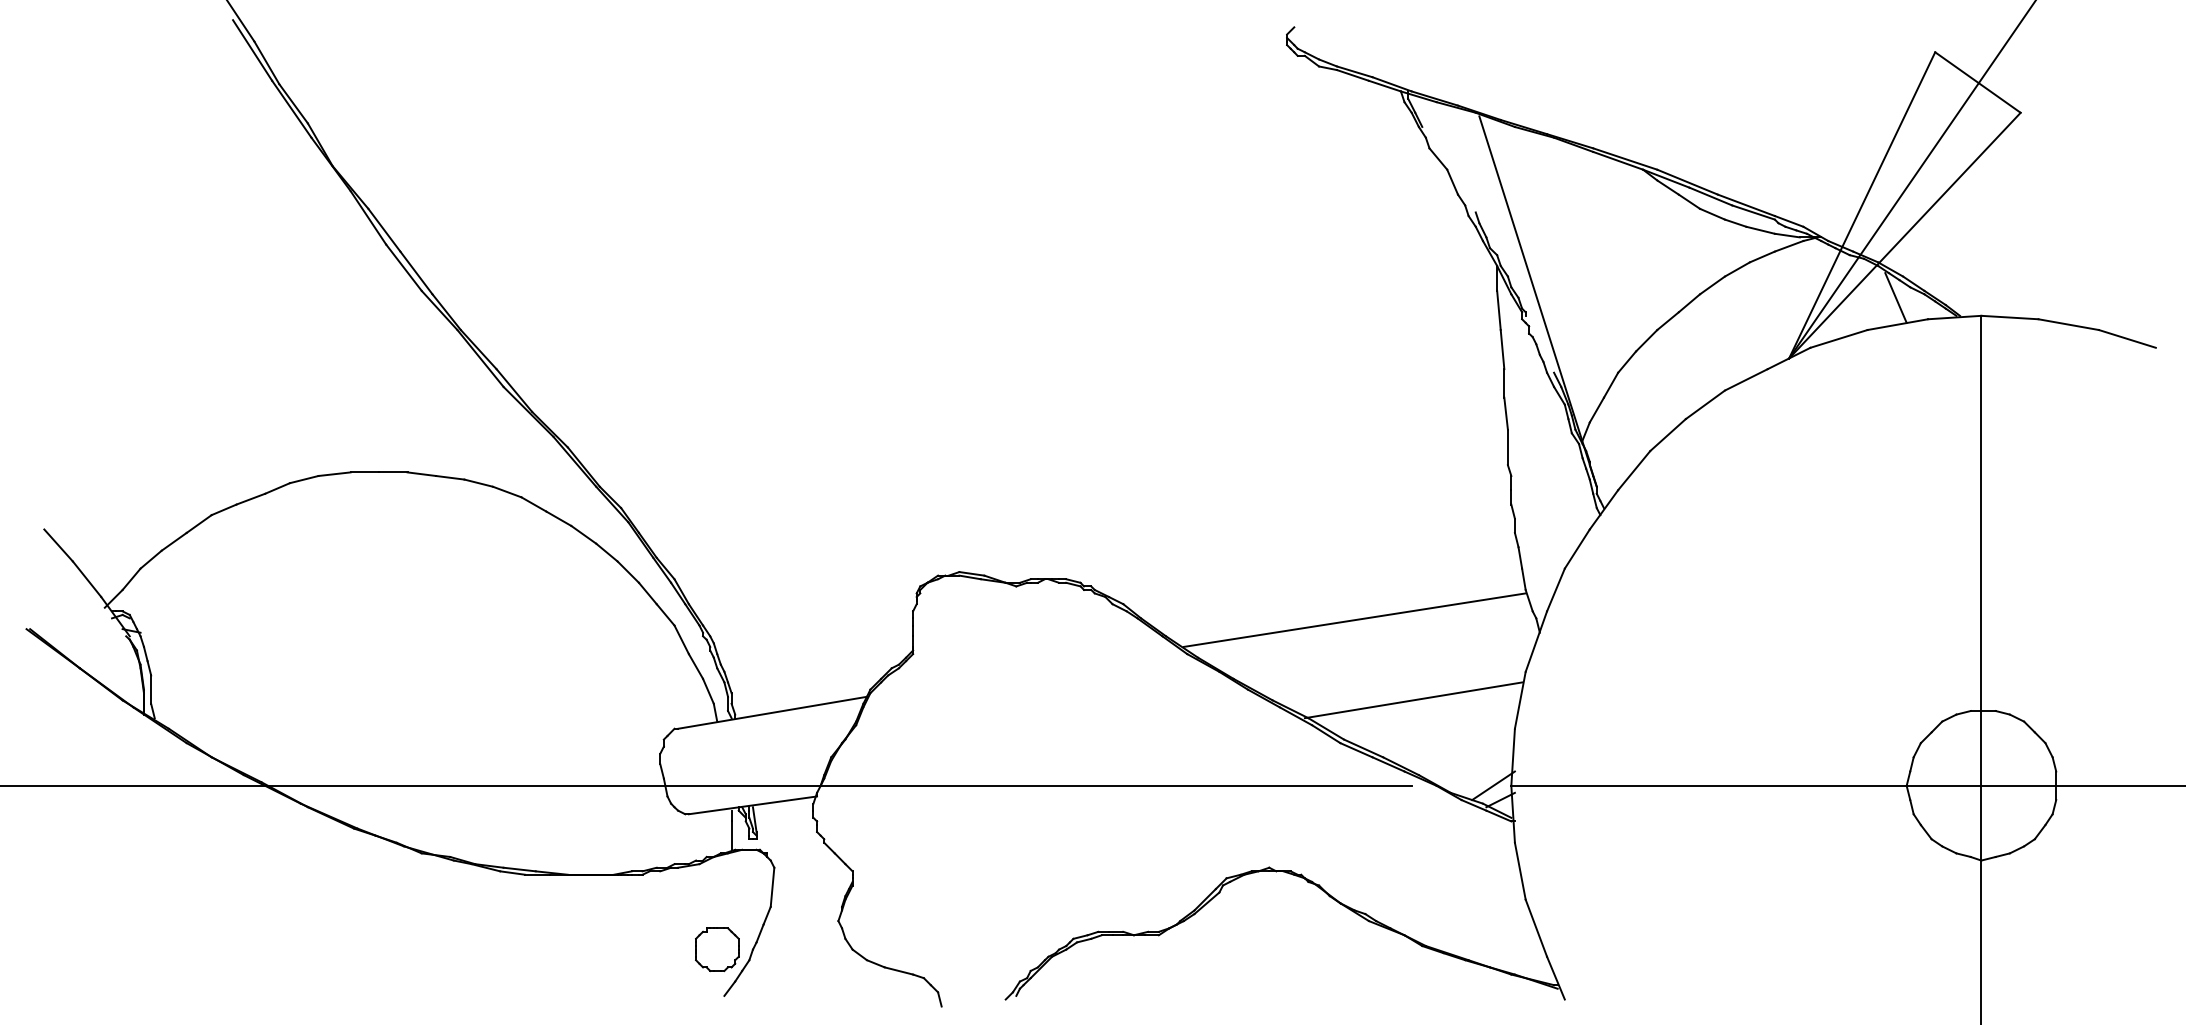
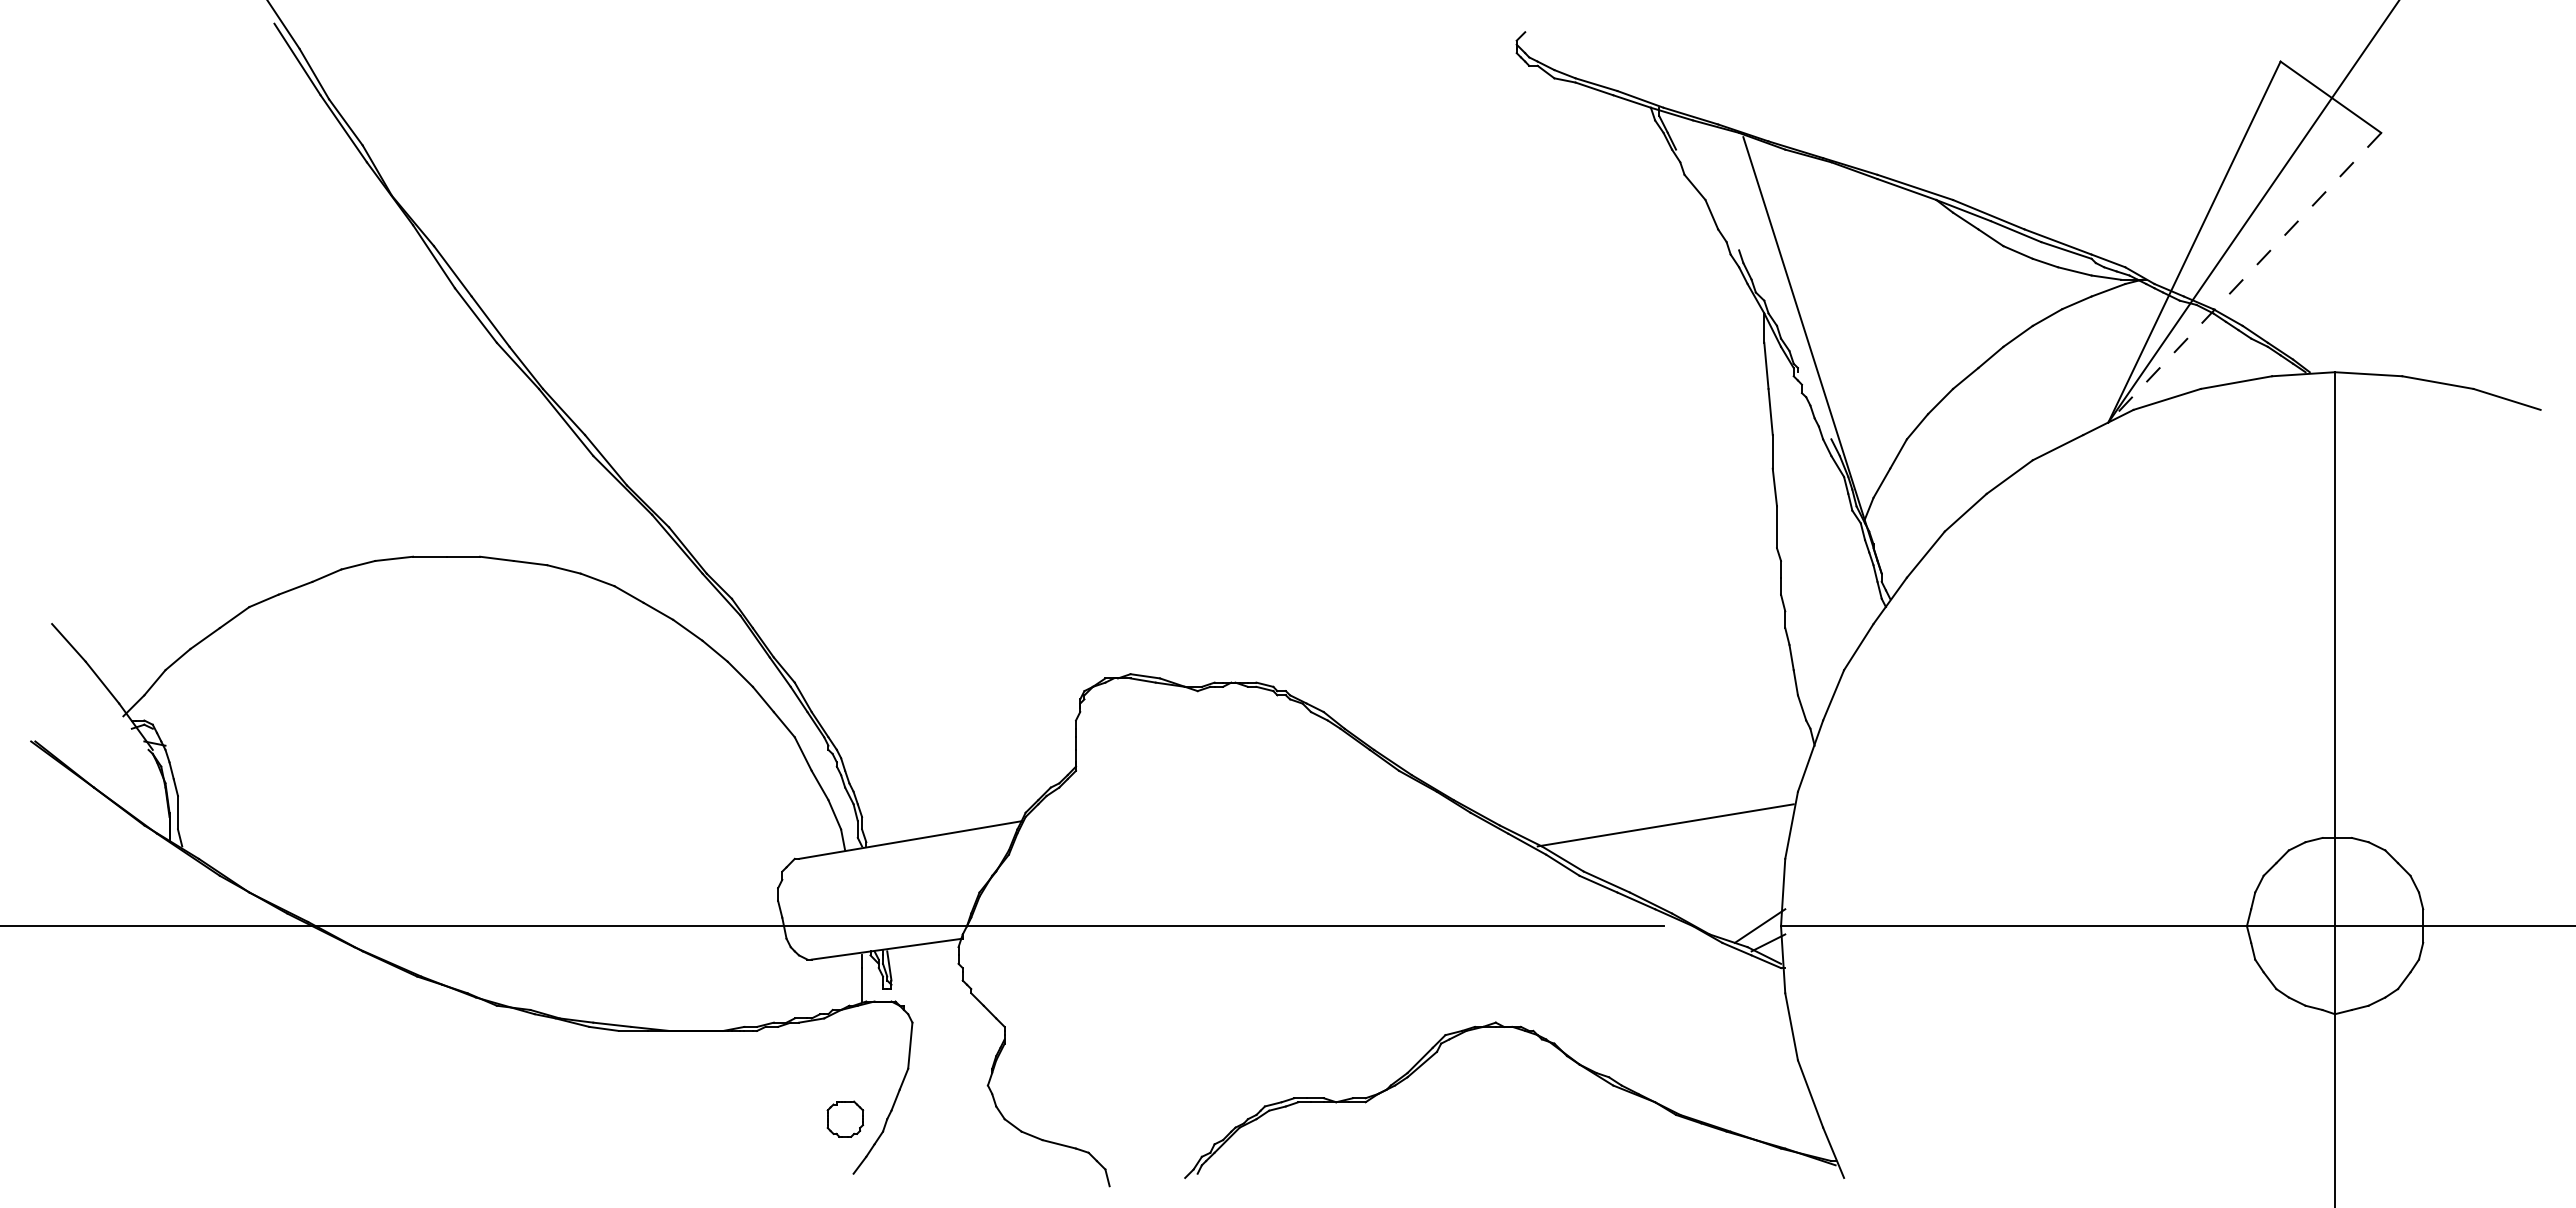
line: (1904, 236) -> (2244, 278), solid -> dashed
line: (1895, 297) -> (2233, 350), removed
line: (1354, 619) -> (1596, 730), removed
part: (717, 949) -> (845, 1119), size x0.7

